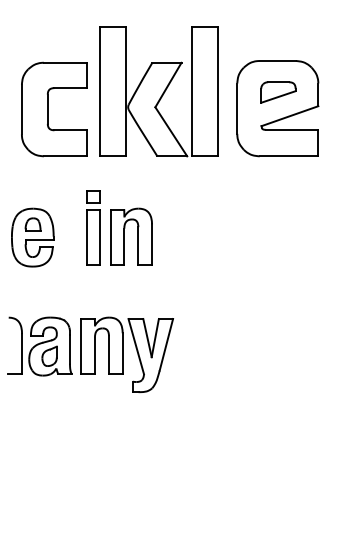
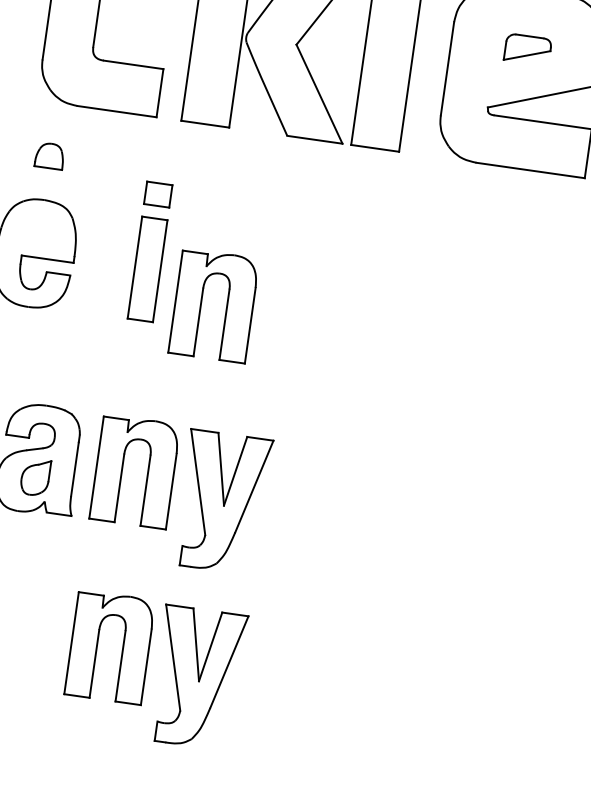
part: (278, 92) -> (527, 49), size x0.7
part: (32, 224) -> (49, 155), moved
part: (131, 236) -> (214, 304), moved
part: (127, 449) -> (154, 669), added

